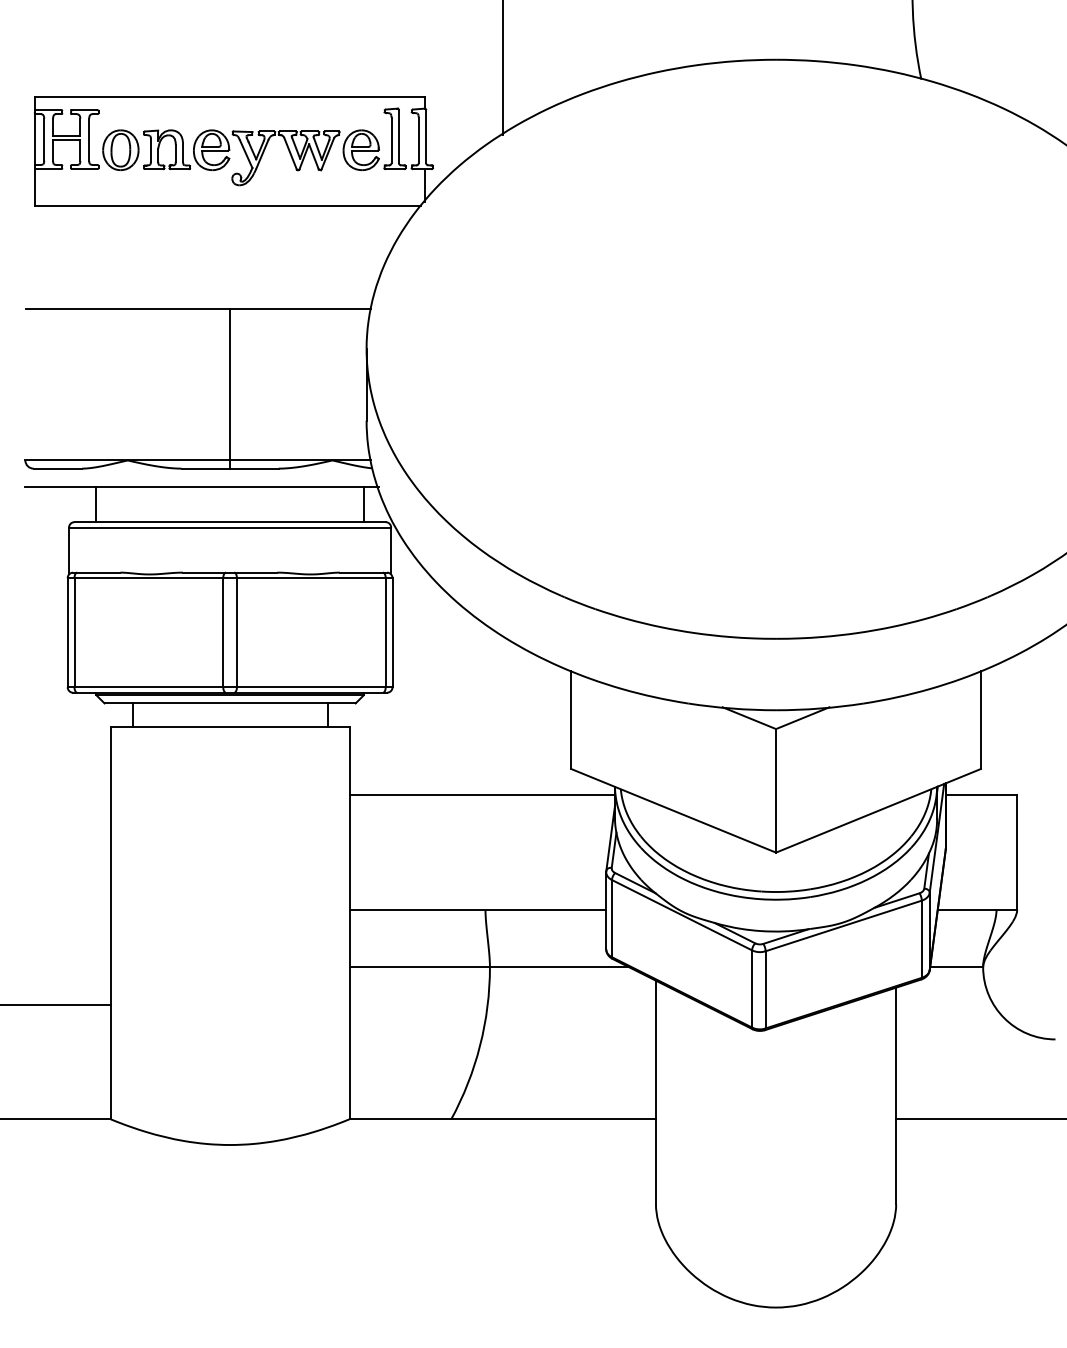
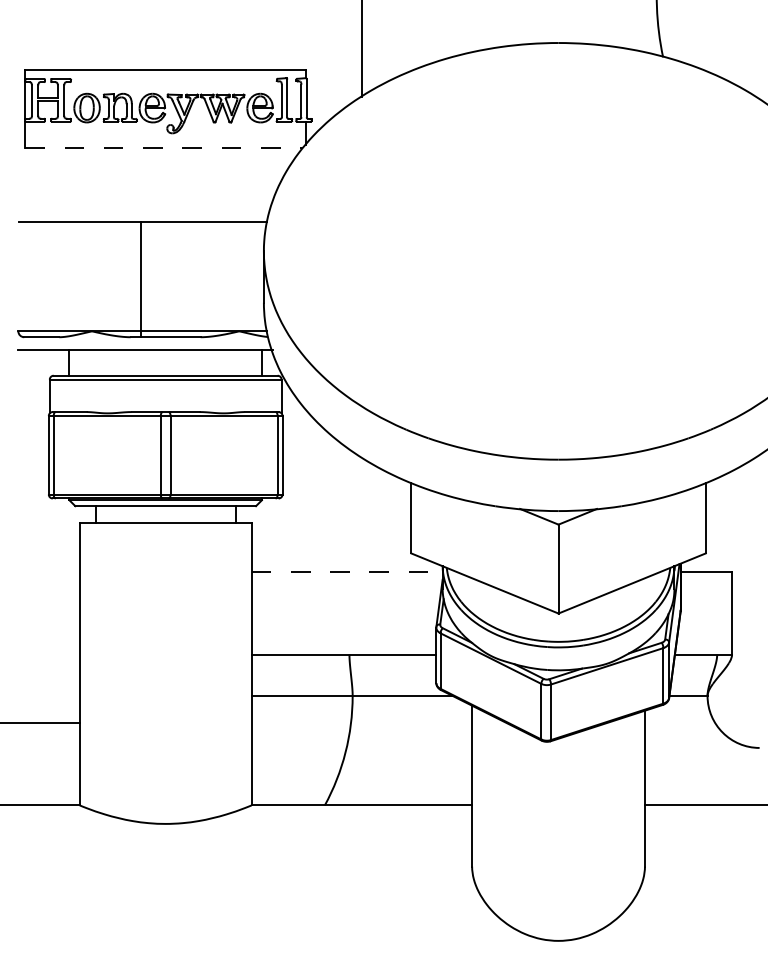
line: (228, 206) -> (164, 148), solid -> dashed
line: (229, 388) -> (140, 279), moved
line: (482, 795) -> (347, 572), solid -> dashed

